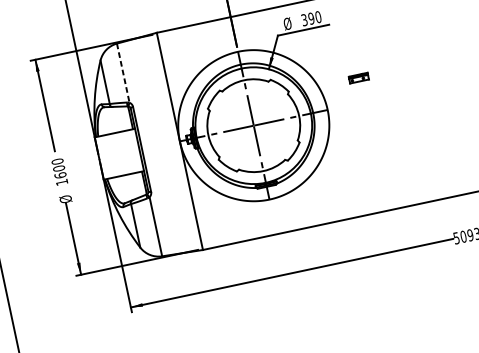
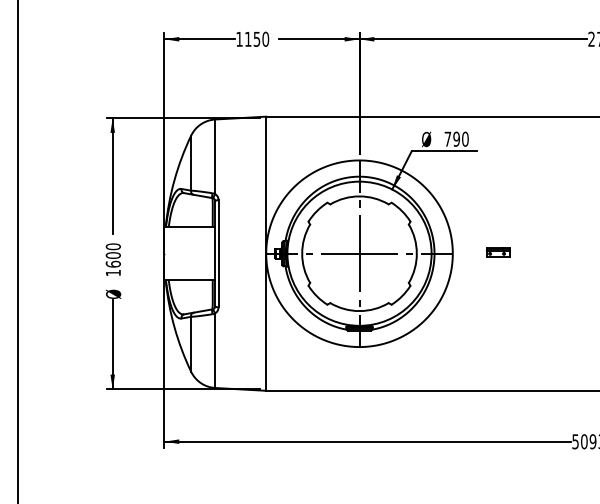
text: (304, 19) -> (447, 138), 390 -> 790
line: (123, 73) -> (215, 157), dashed -> solid
part: (358, 78) -> (497, 252), moved

